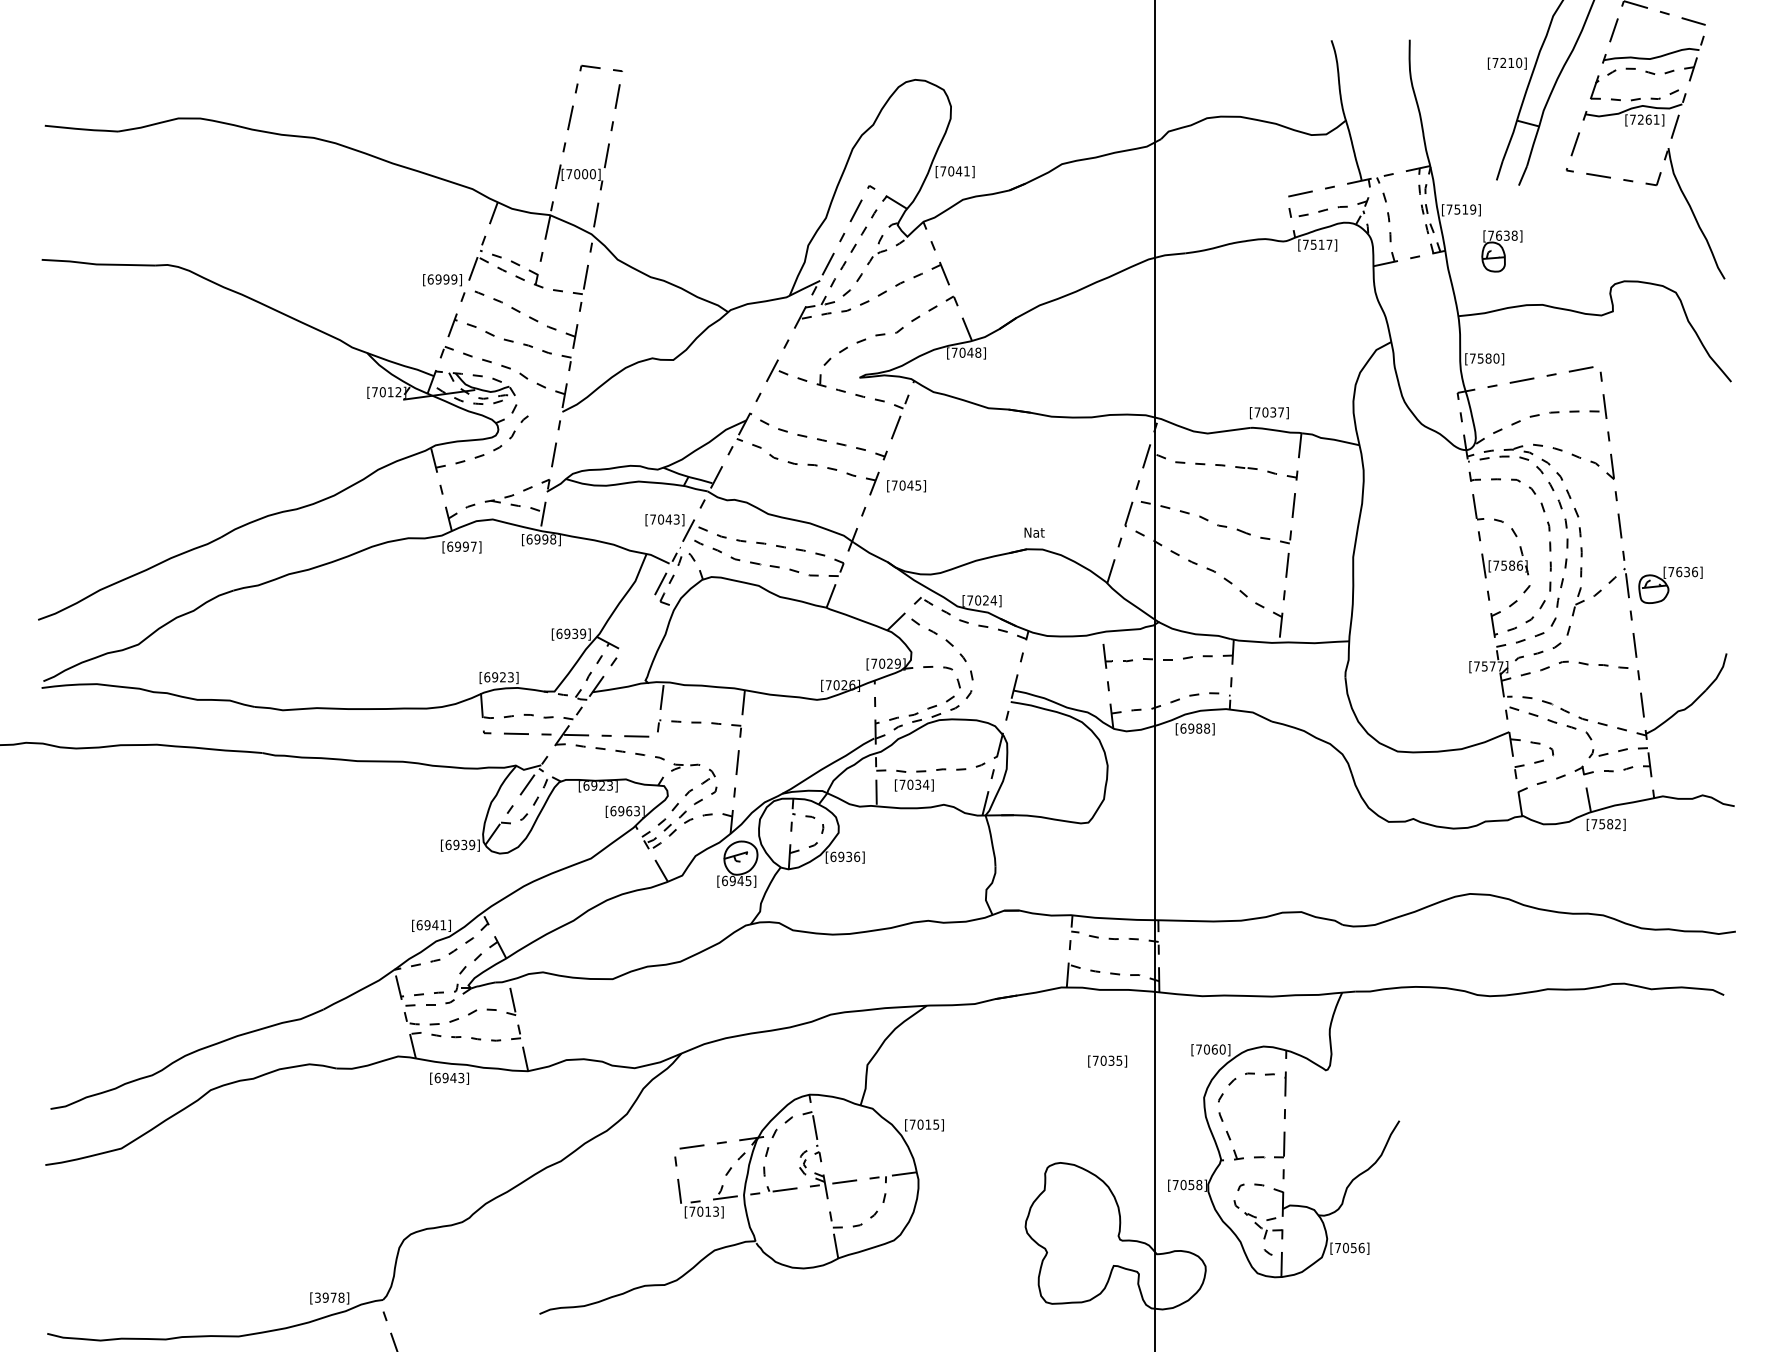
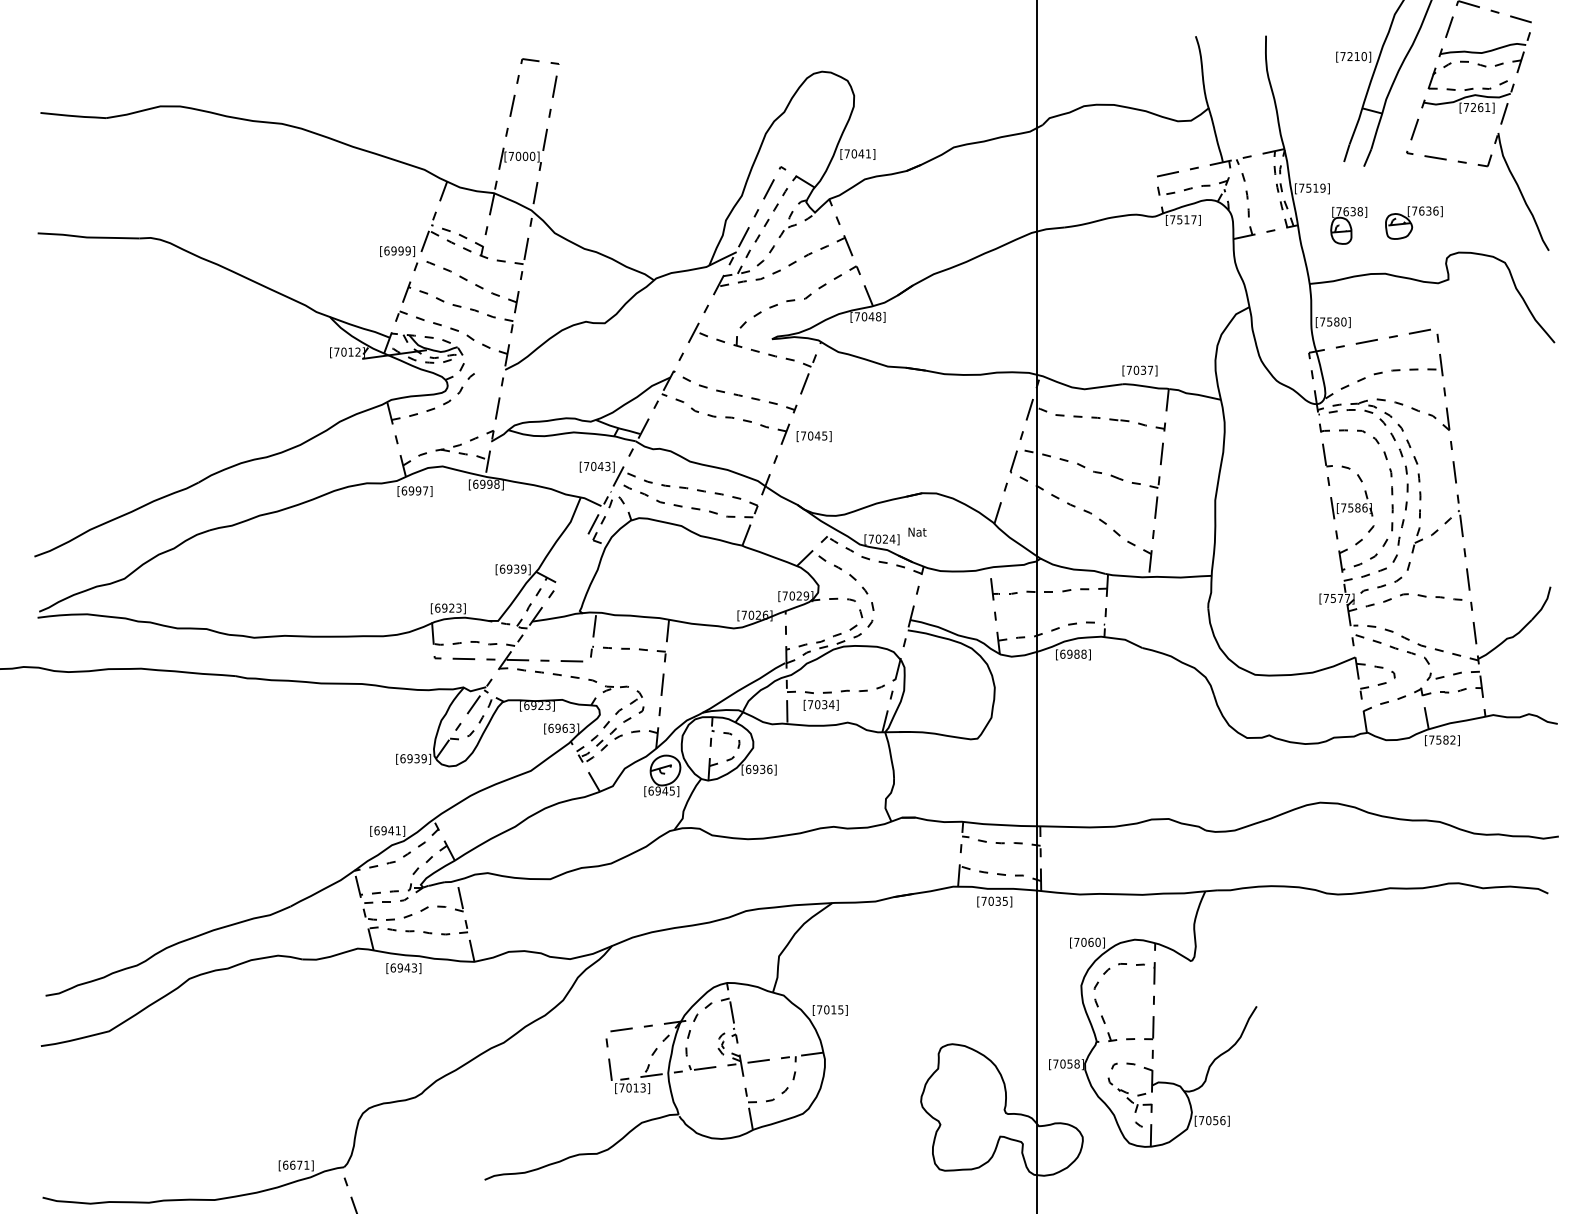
text: (1034, 532) -> (917, 532), moved
part: (1670, 584) -> (1413, 222), moved
text: (1107, 1061) -> (994, 901), moved
text: (329, 1297) -> (296, 1165), [3978] -> [6671]

